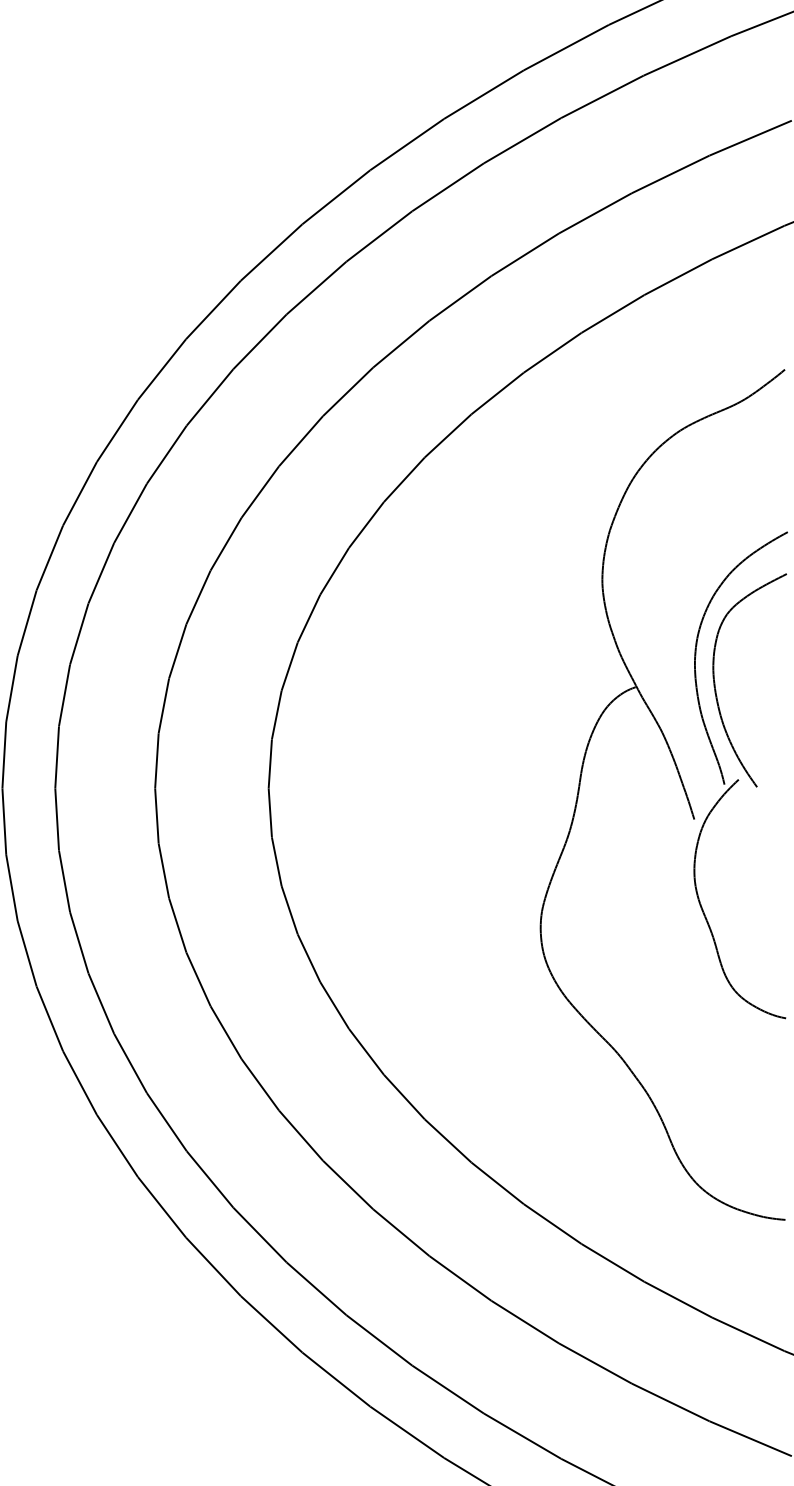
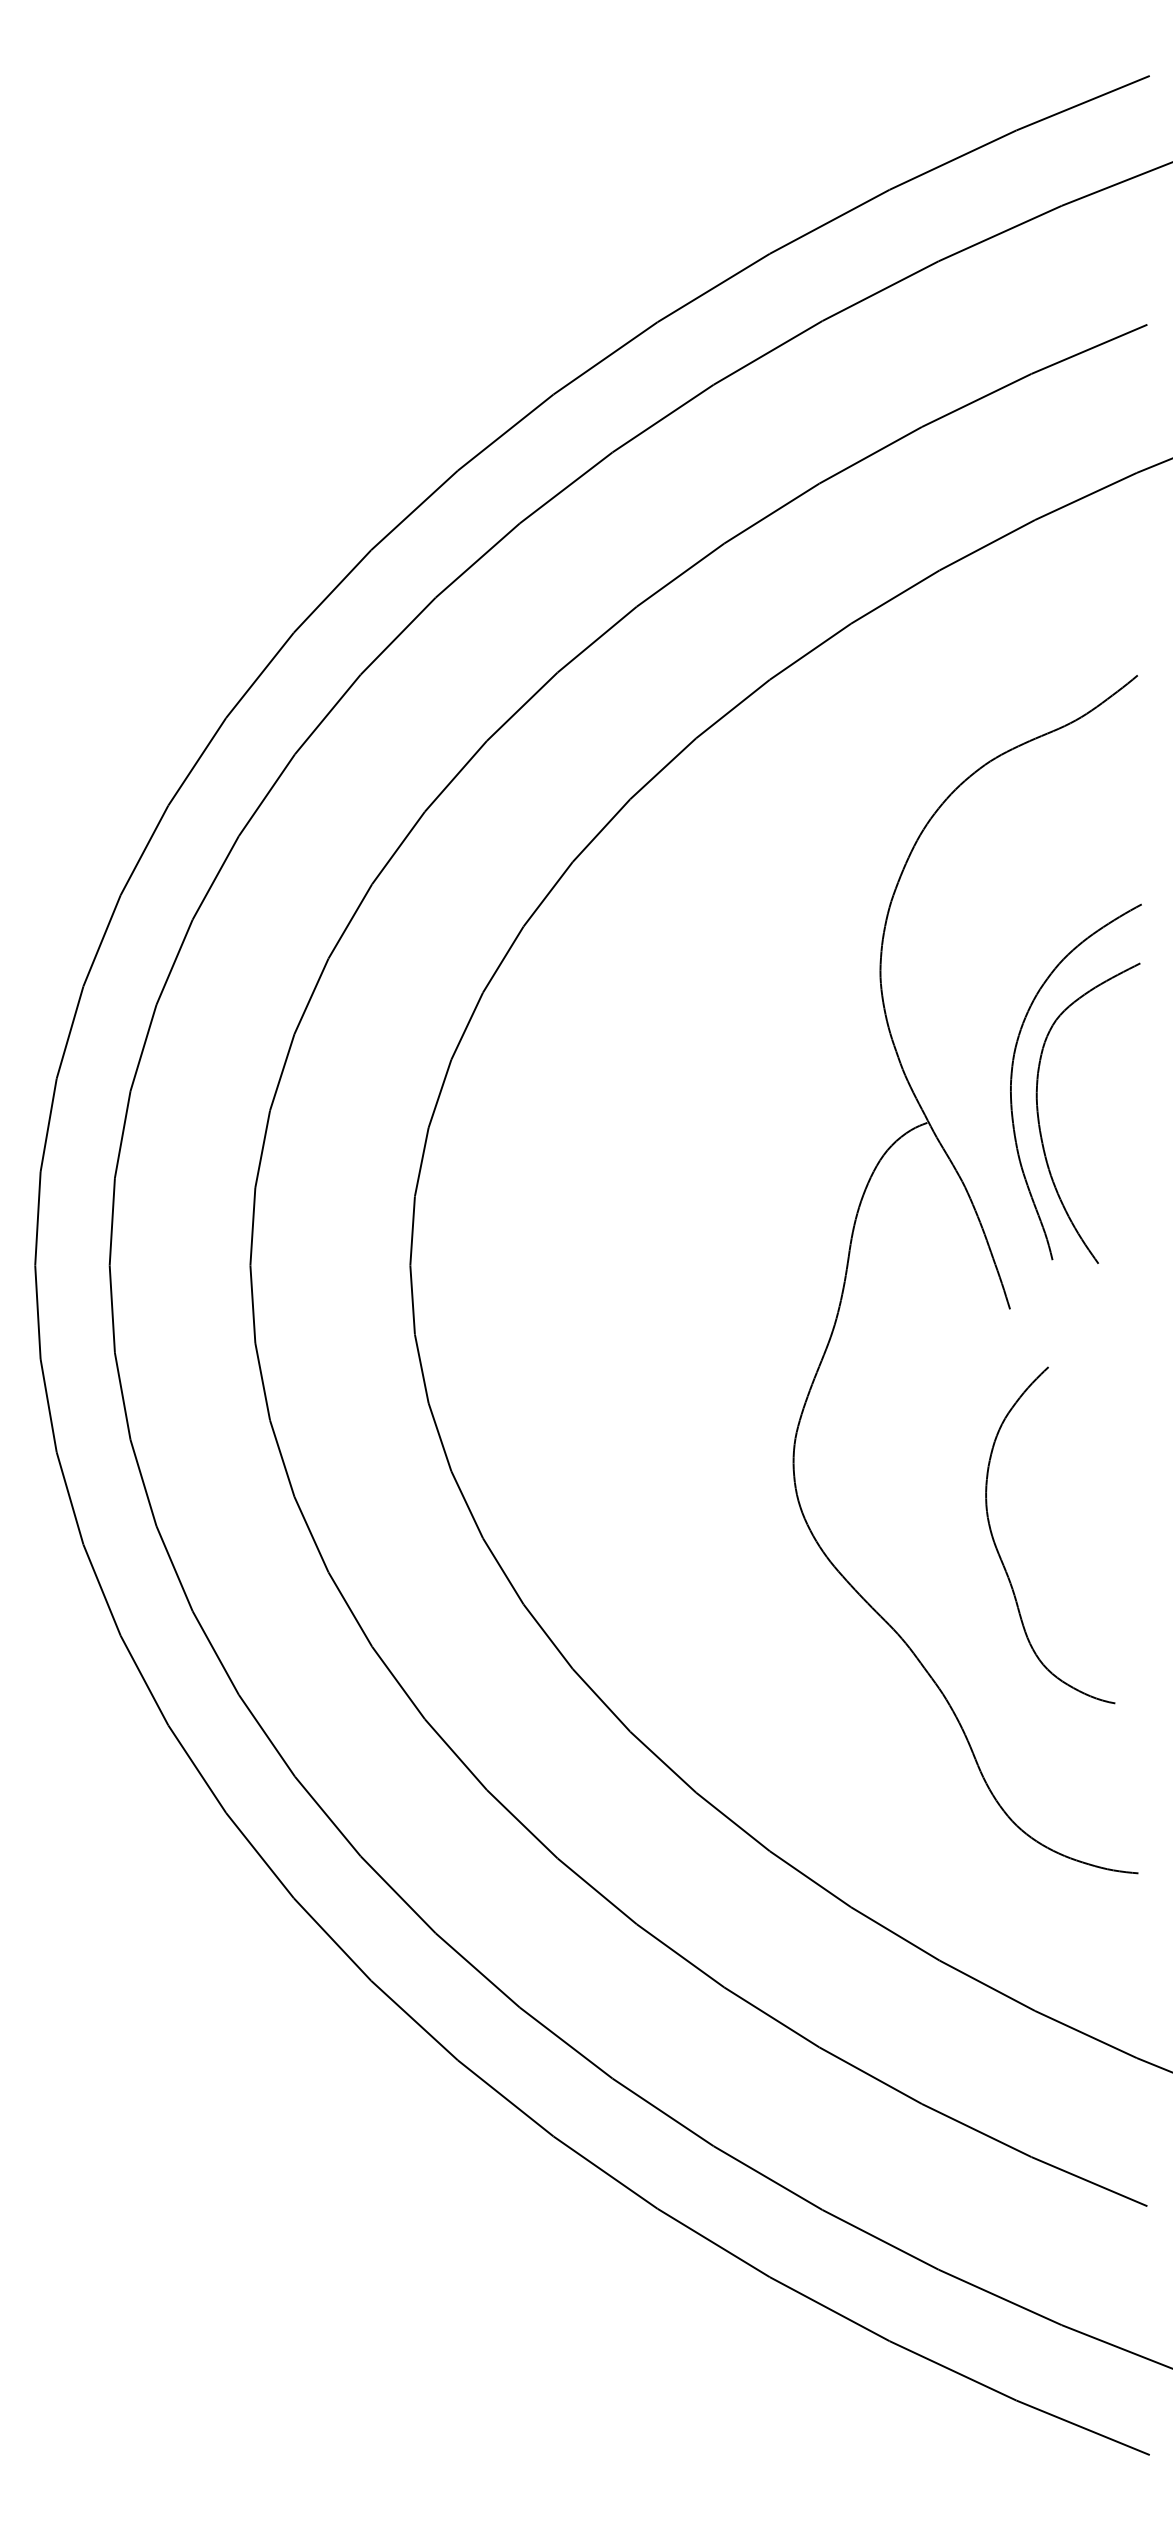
part: (705, 914) -> (1001, 1557), moved

